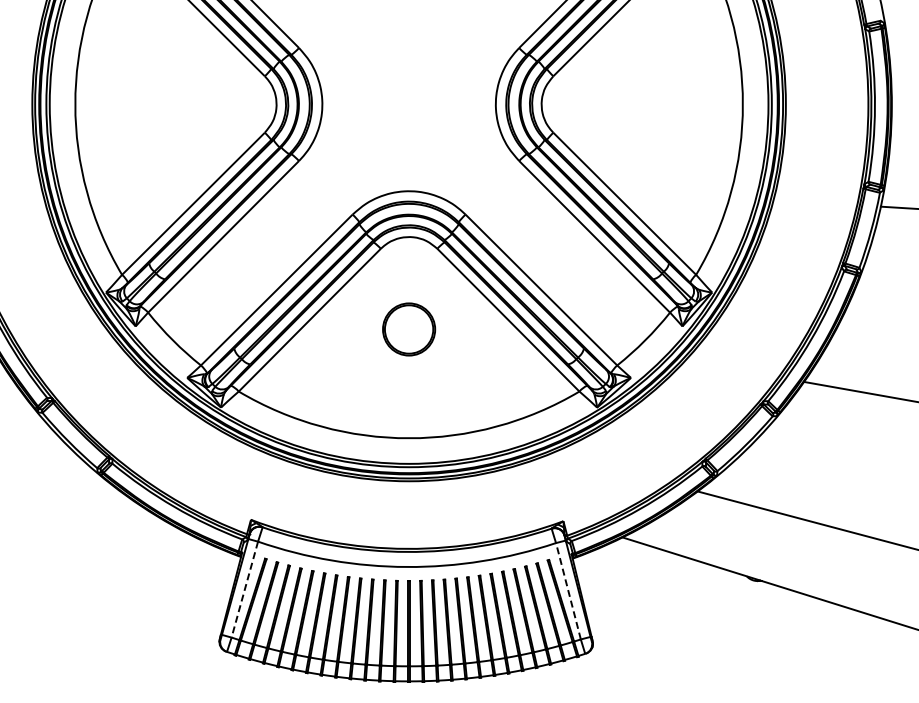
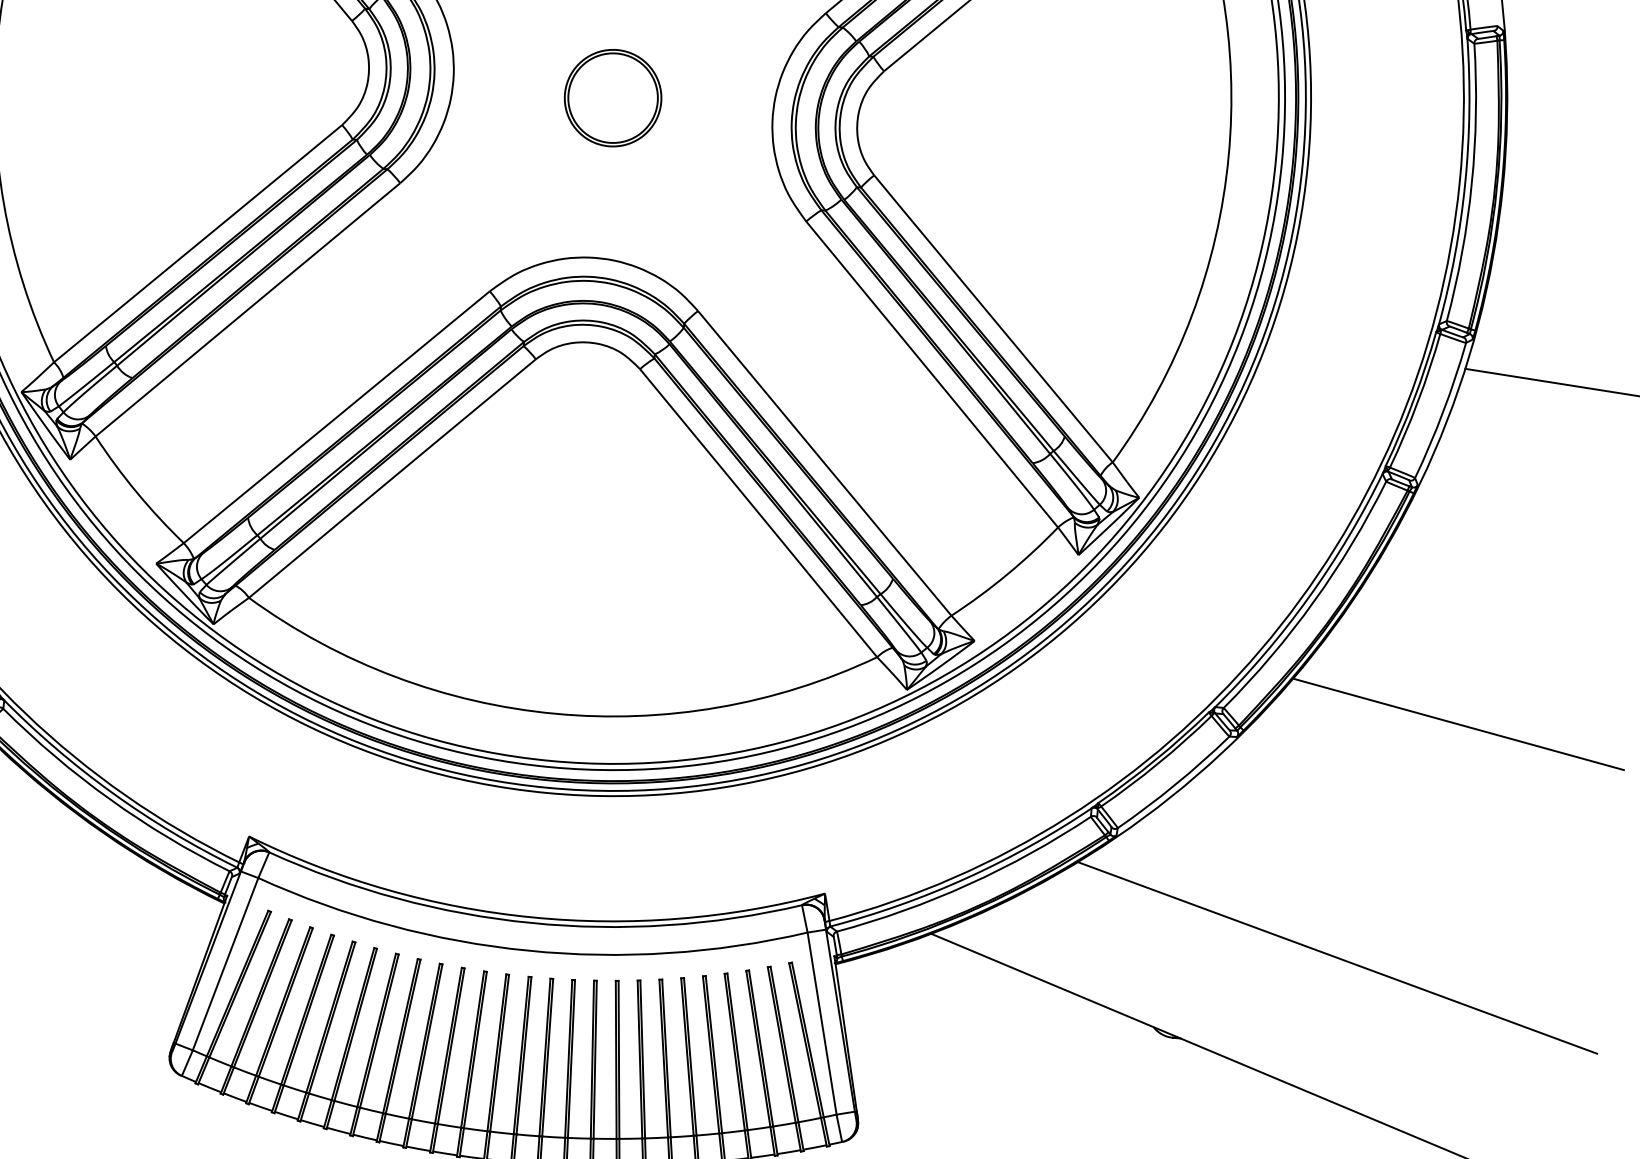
part: (409, 329) -> (613, 98), moved
line: (244, 589) -> (224, 963), dashed -> solid
line: (568, 591) -> (822, 1024), dashed -> solid

